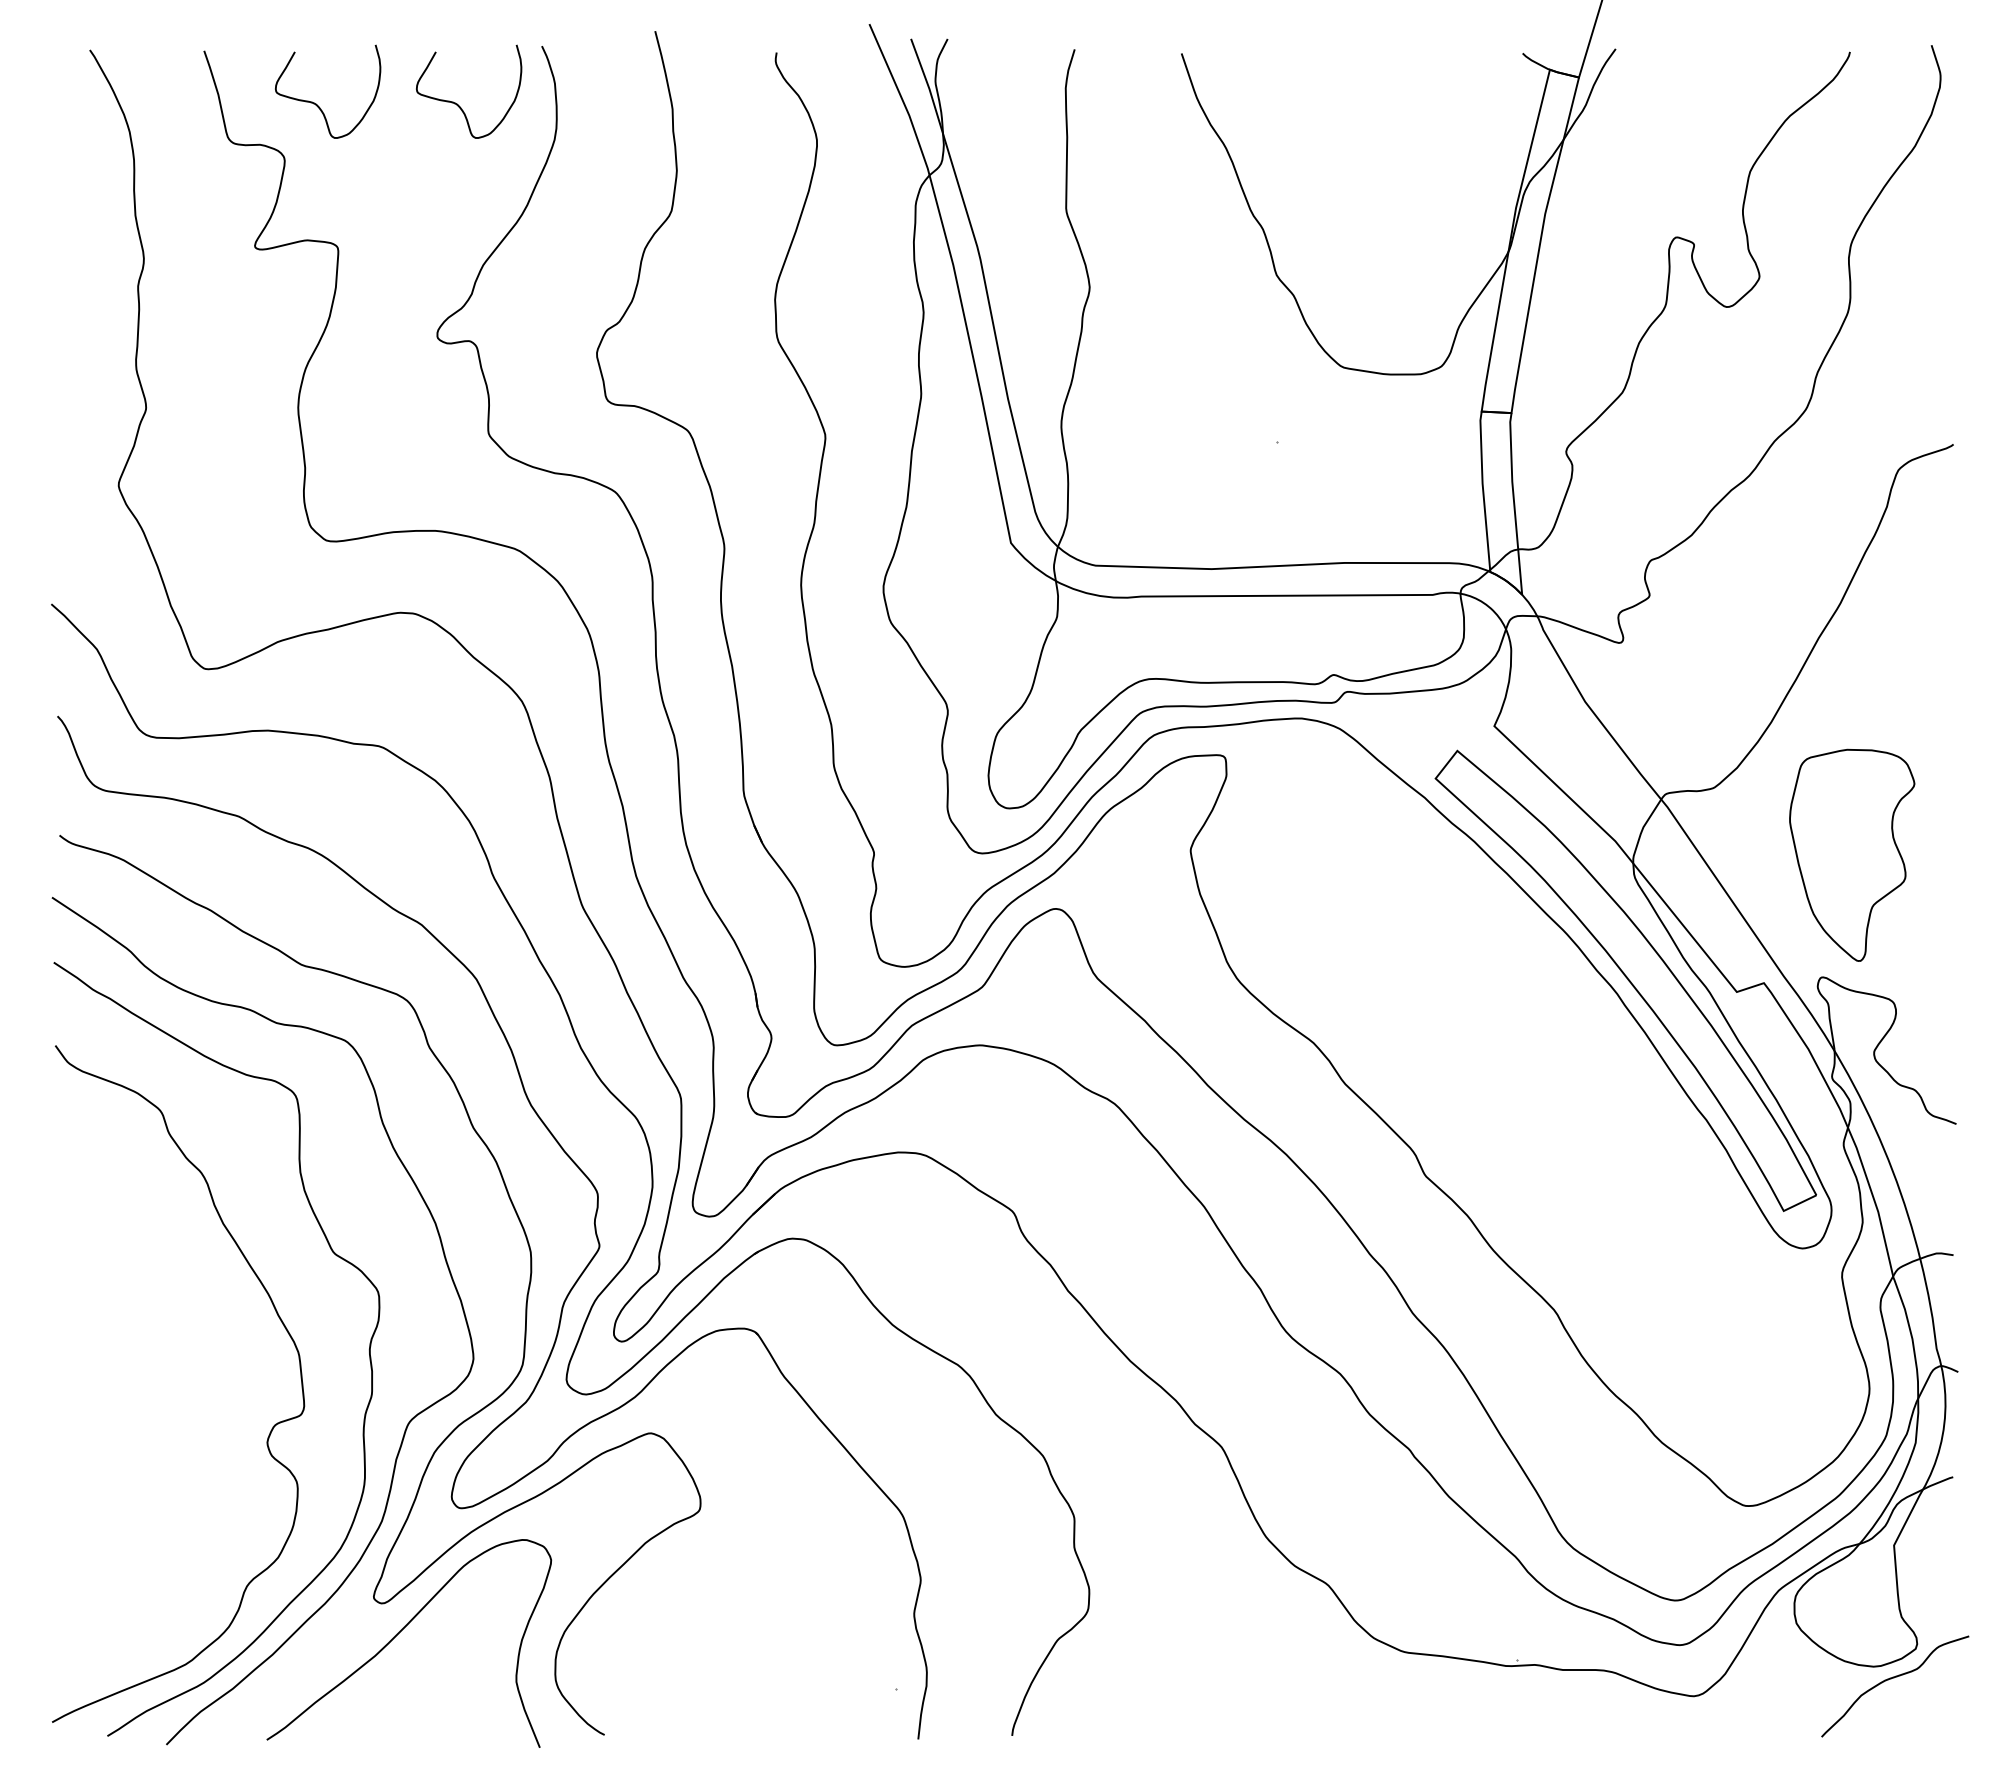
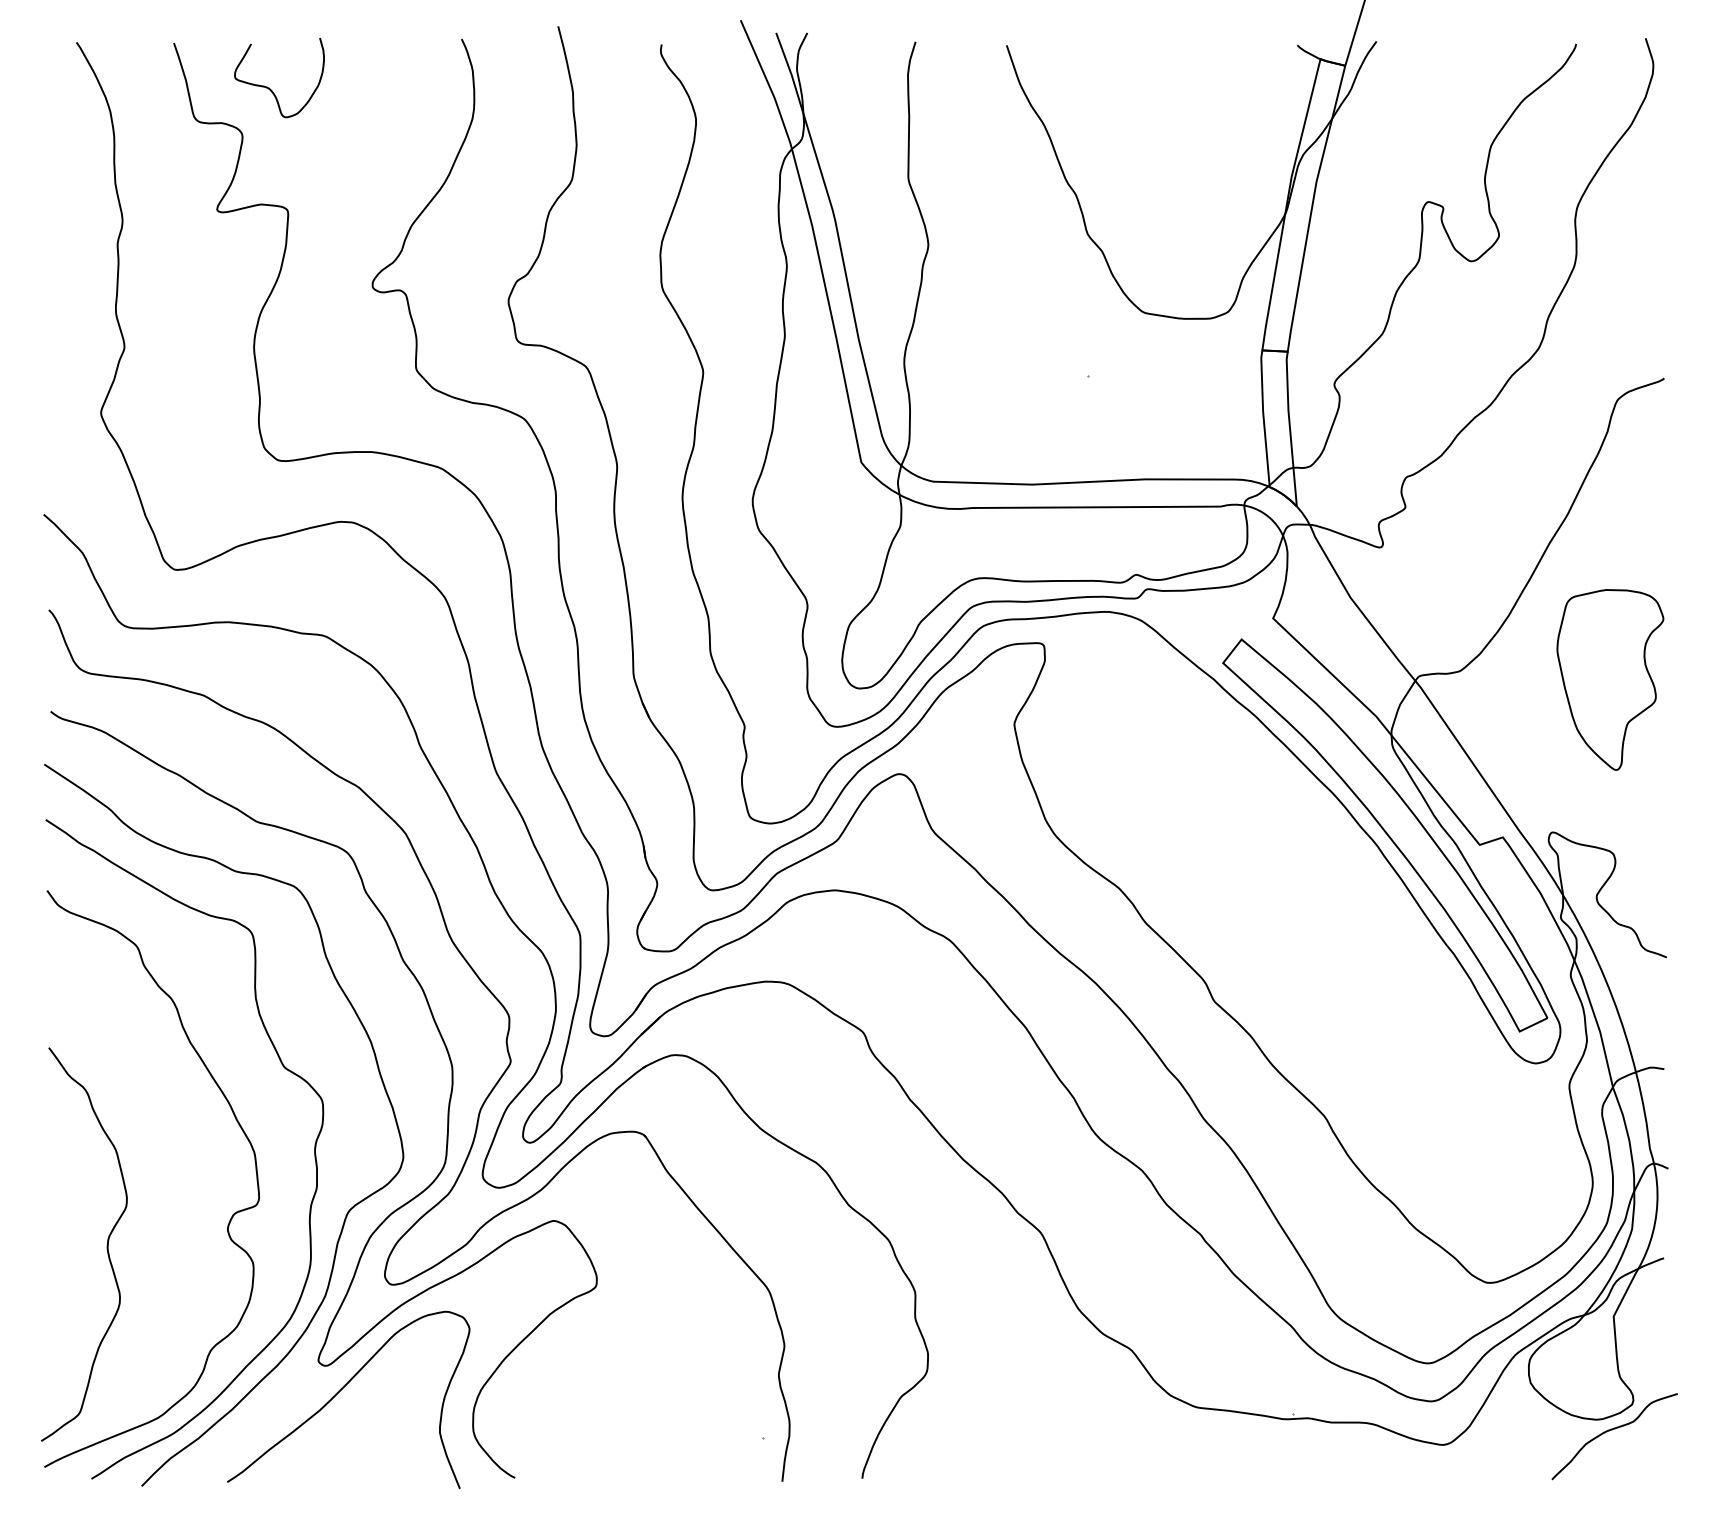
curve: (457, 103) -> (389, 87), removed
part: (1852, 854) -> (1610, 679), moved
curve: (125, 1460) -> (106, 1244), added

